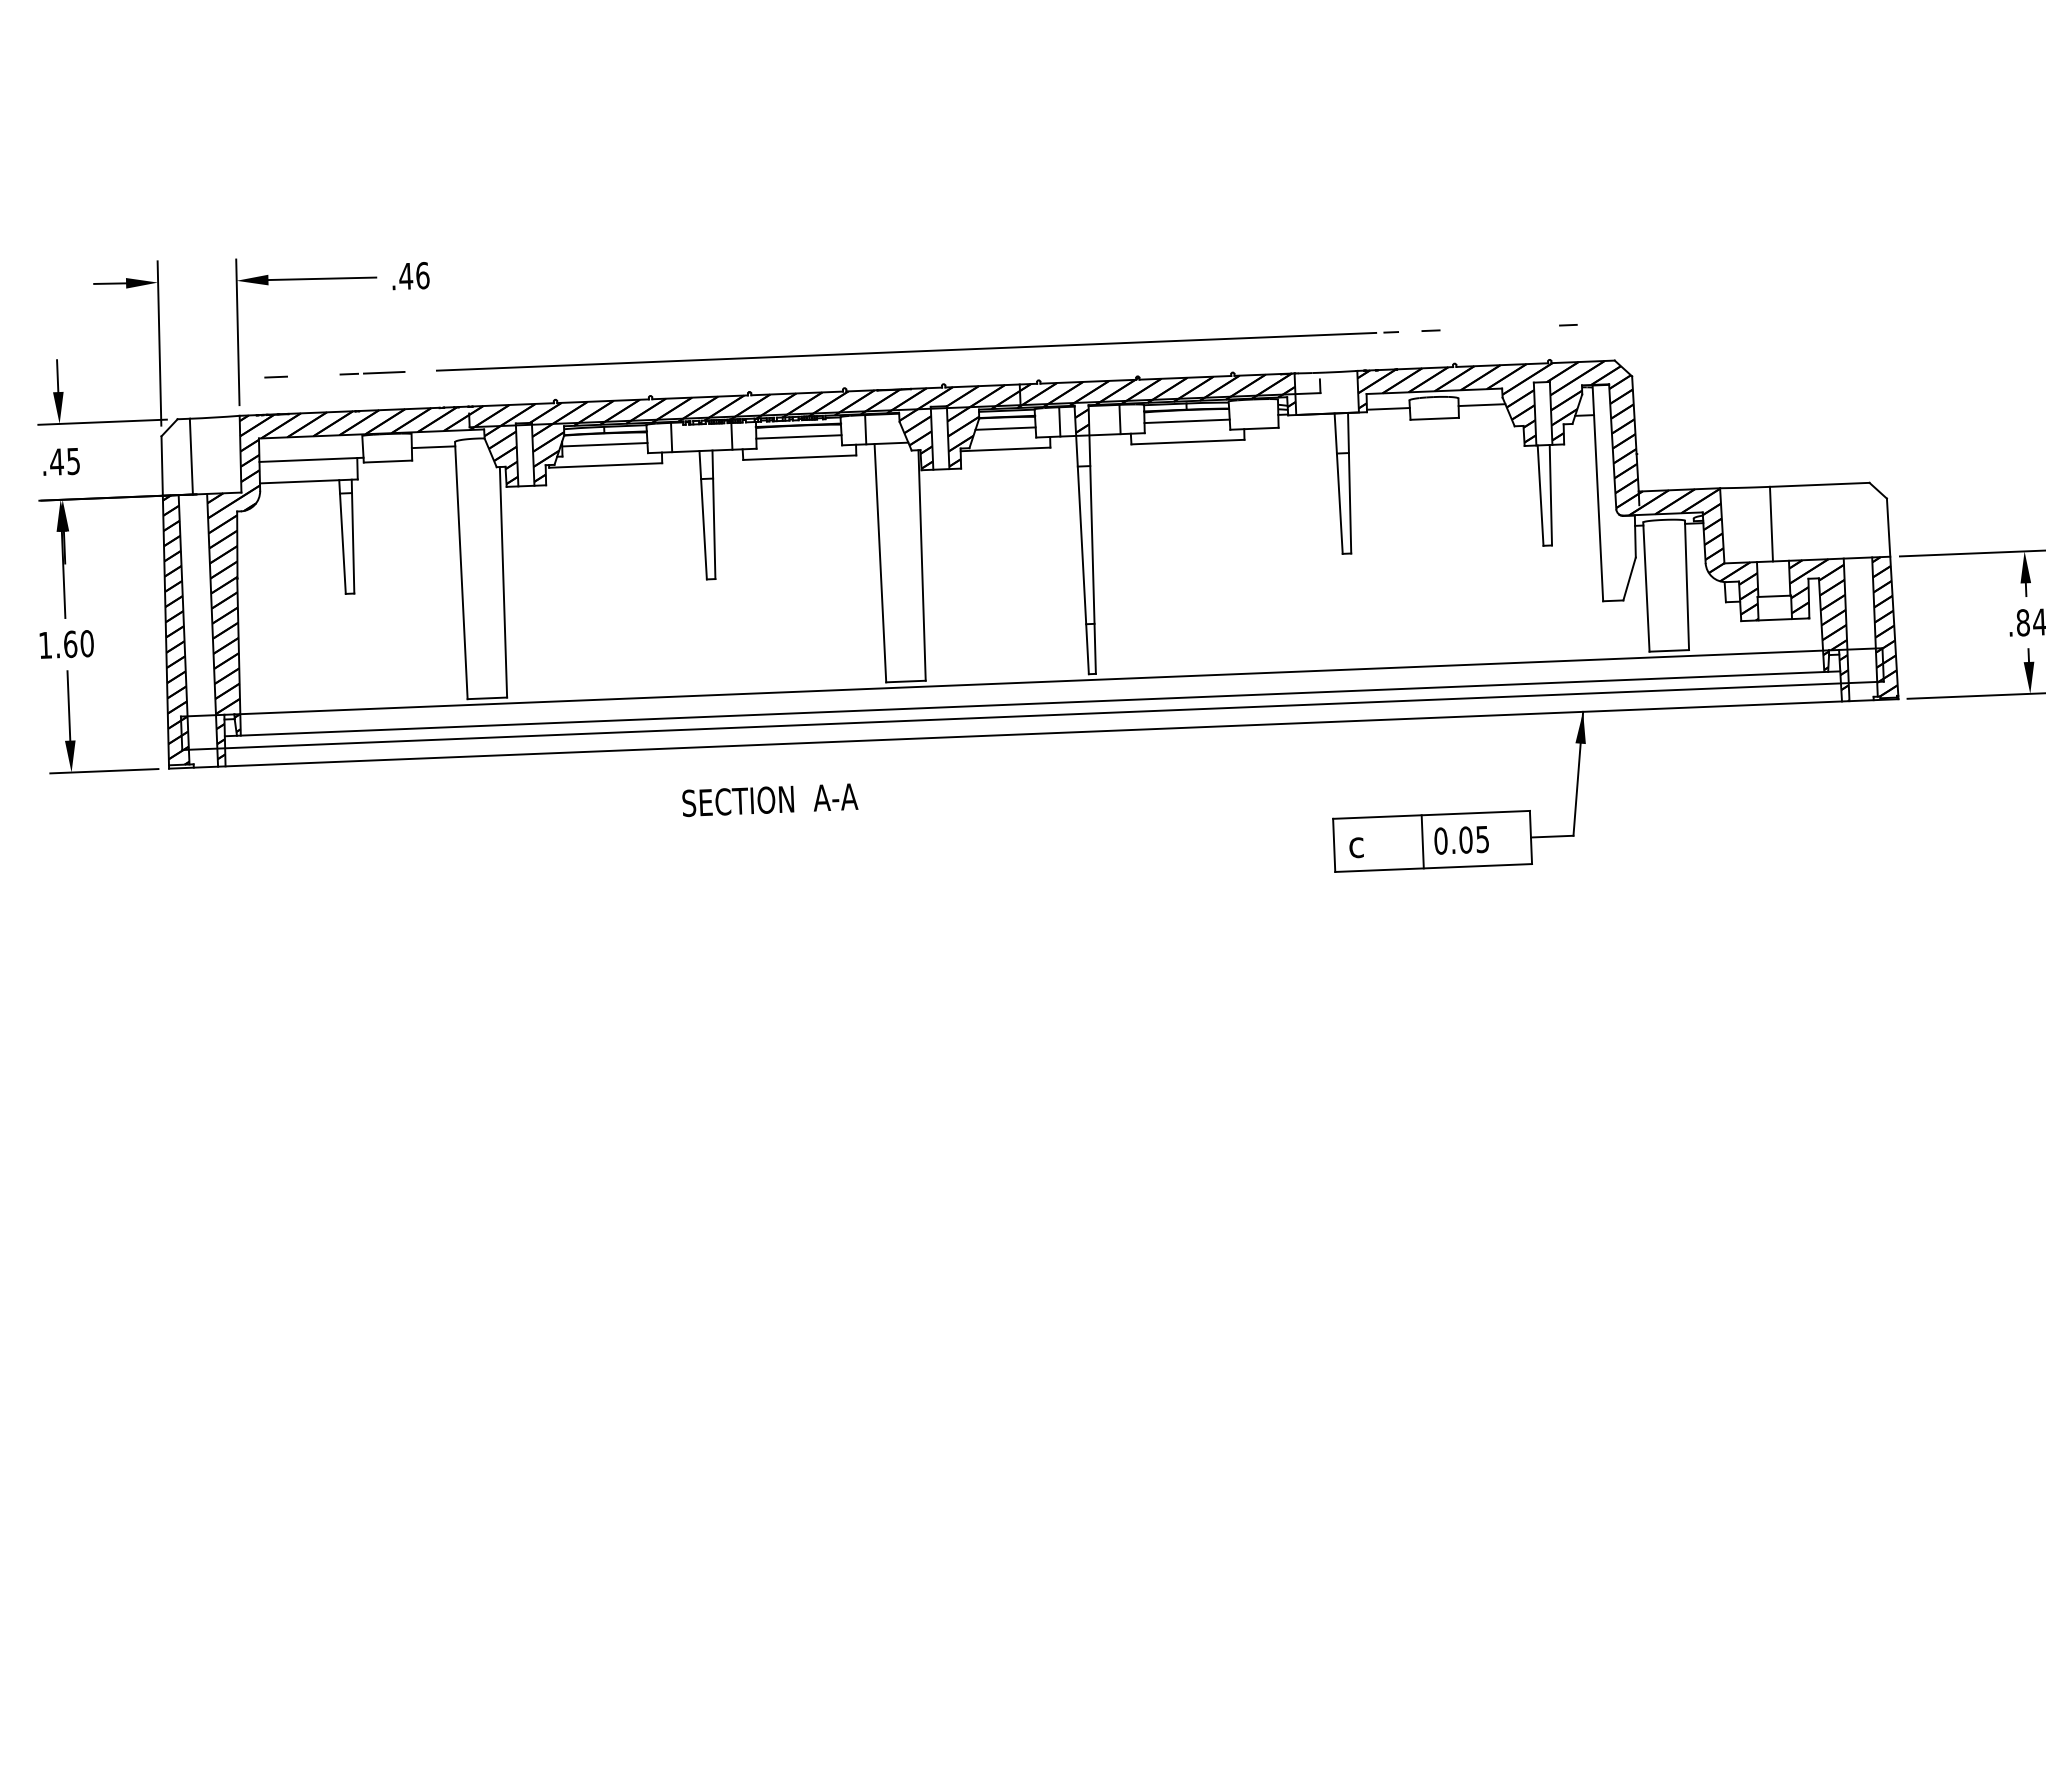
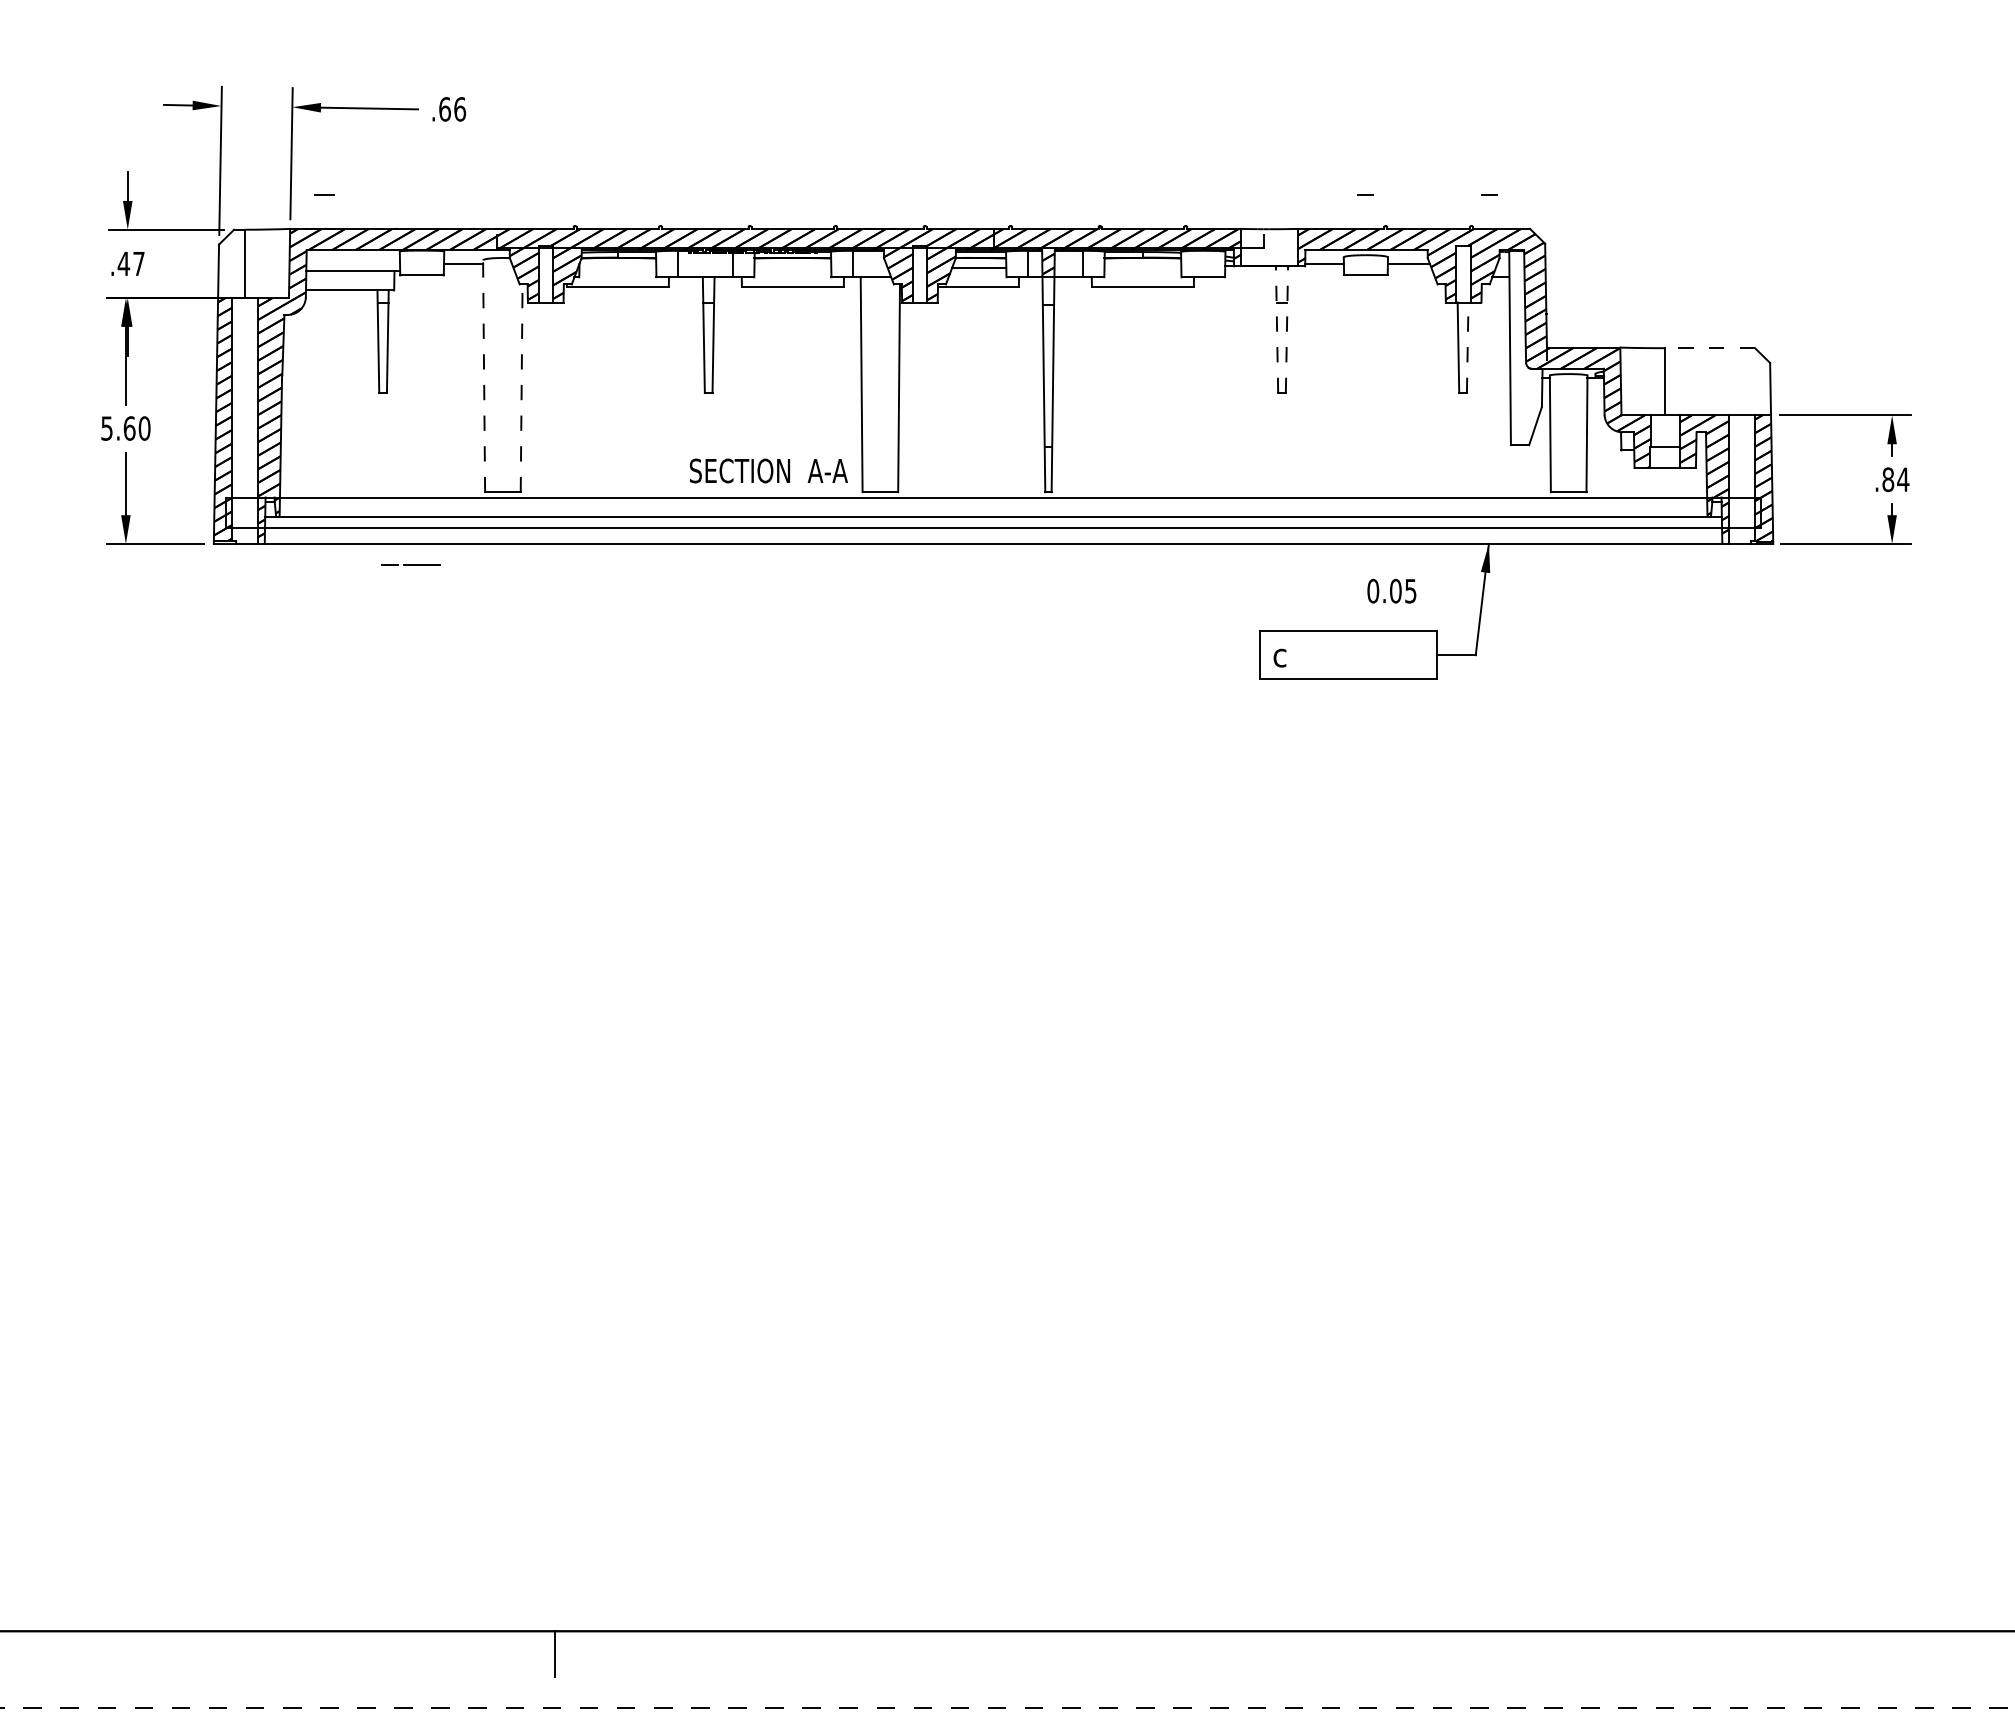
text: (405, 276) -> (444, 109), .46 -> .66
line: (917, 350) -> (902, 194), removed
line: (371, 372) -> (410, 564), moved
line: (1186, 421) -> (1142, 268), removed
line: (798, 437) -> (792, 268), removed
line: (604, 445) -> (617, 268), removed
text: (73, 462) -> (138, 264), .45 -> .47
line: (1339, 483) -> (1277, 329), solid -> dashed
line: (1349, 483) -> (1286, 329), solid -> dashed
line: (1820, 485) -> (1710, 348), solid -> dashed
line: (1550, 494) -> (1467, 347), solid -> dashed
line: (461, 570) -> (484, 376), solid -> dashed
line: (503, 582) -> (521, 388), solid -> dashed
text: (44, 645) -> (106, 428), 1.60 -> 5.60
text: (769, 799) -> (768, 470), moved
text: (1461, 839) -> (1391, 590), moved
line: (1422, 842) -> (1339, 655), removed

